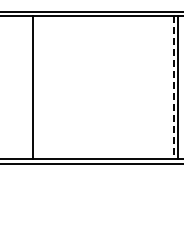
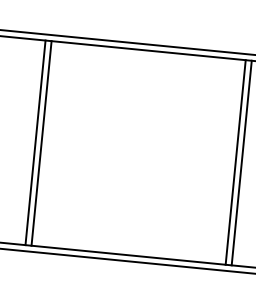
line: (37, 87) -> (41, 142), added
line: (173, 87) -> (235, 162), dashed -> solid

